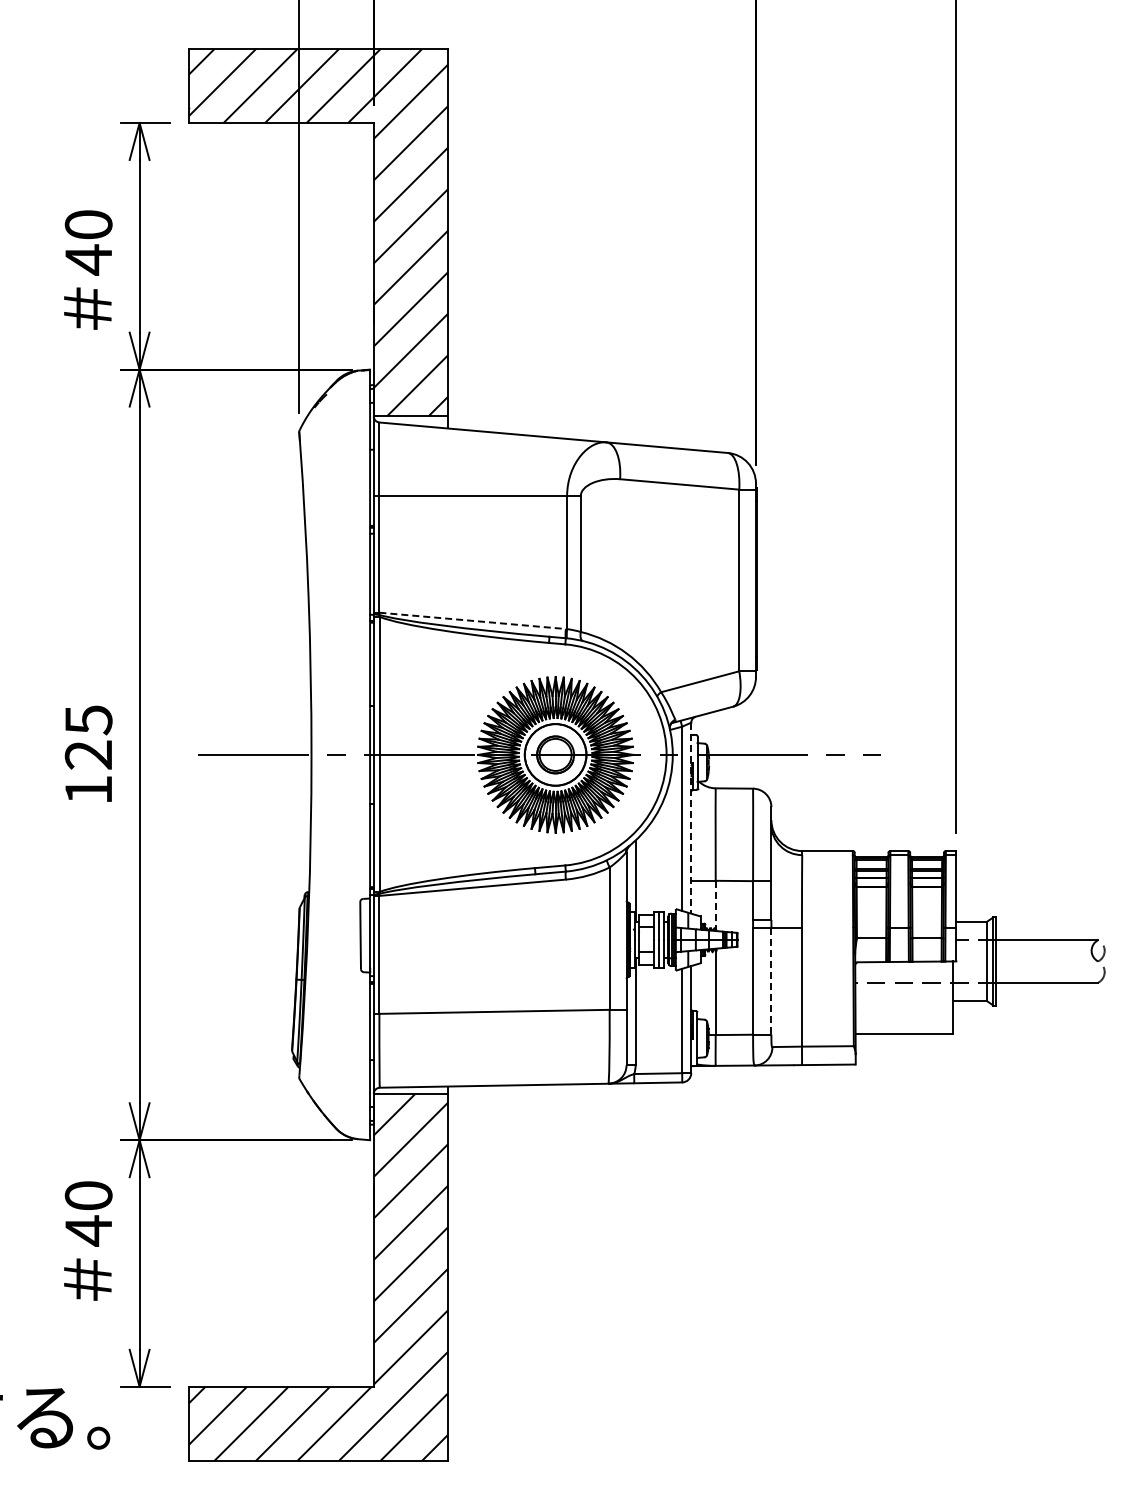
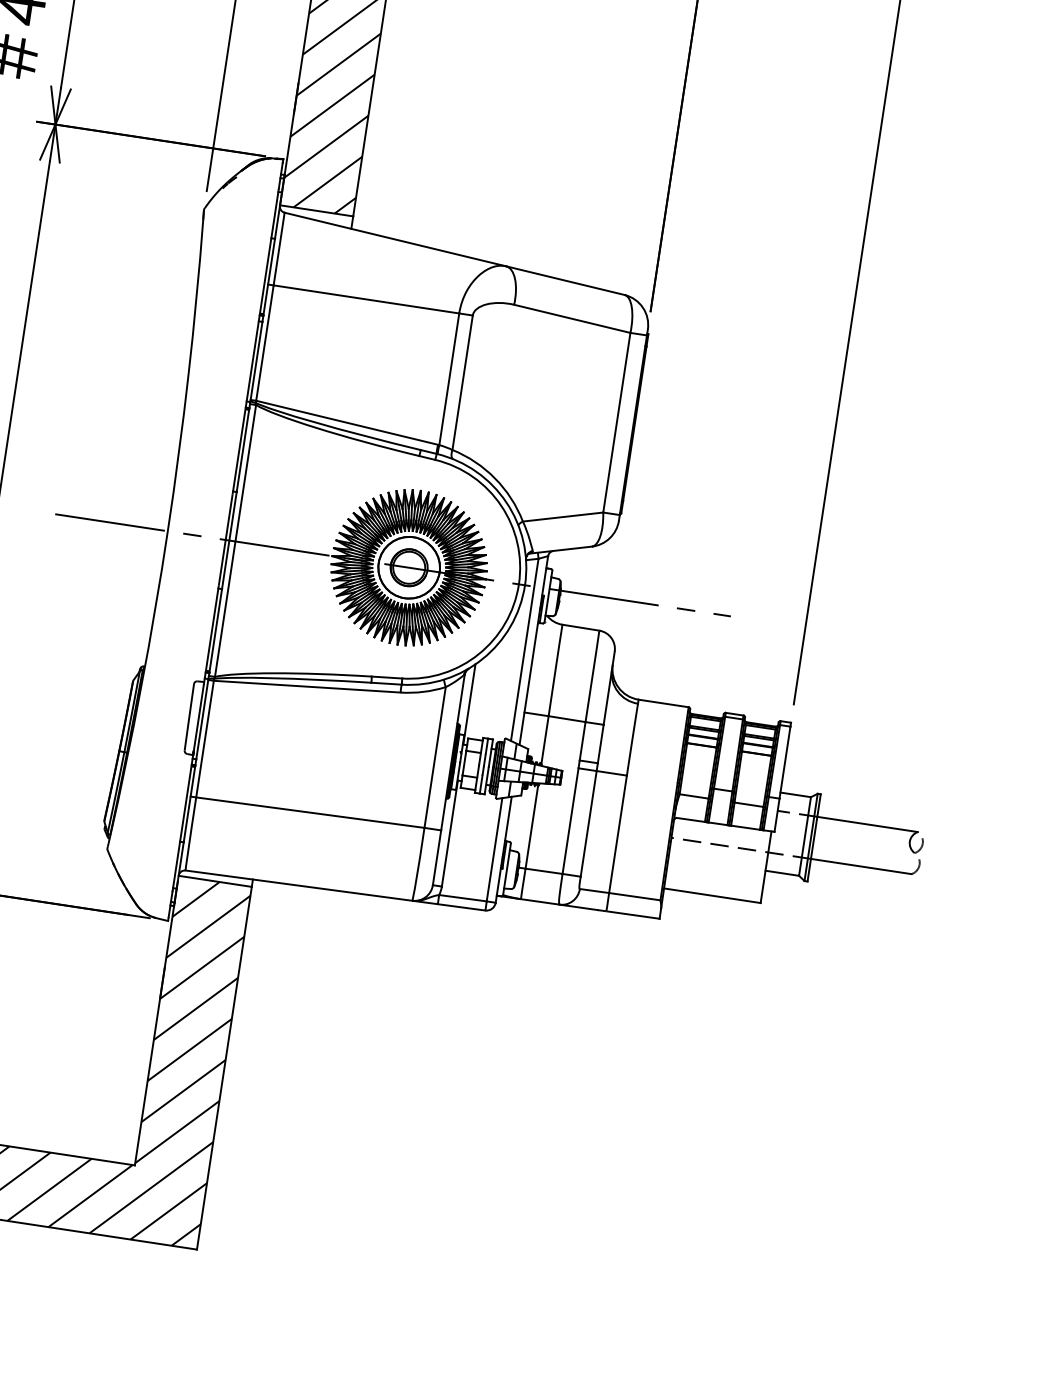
line: (472, 620) -> (347, 422), dashed -> solid
line: (691, 818) -> (534, 650), dashed -> solid
line: (715, 905) -> (544, 740), dashed -> solid
line: (771, 981) -> (588, 824), dashed -> solid

